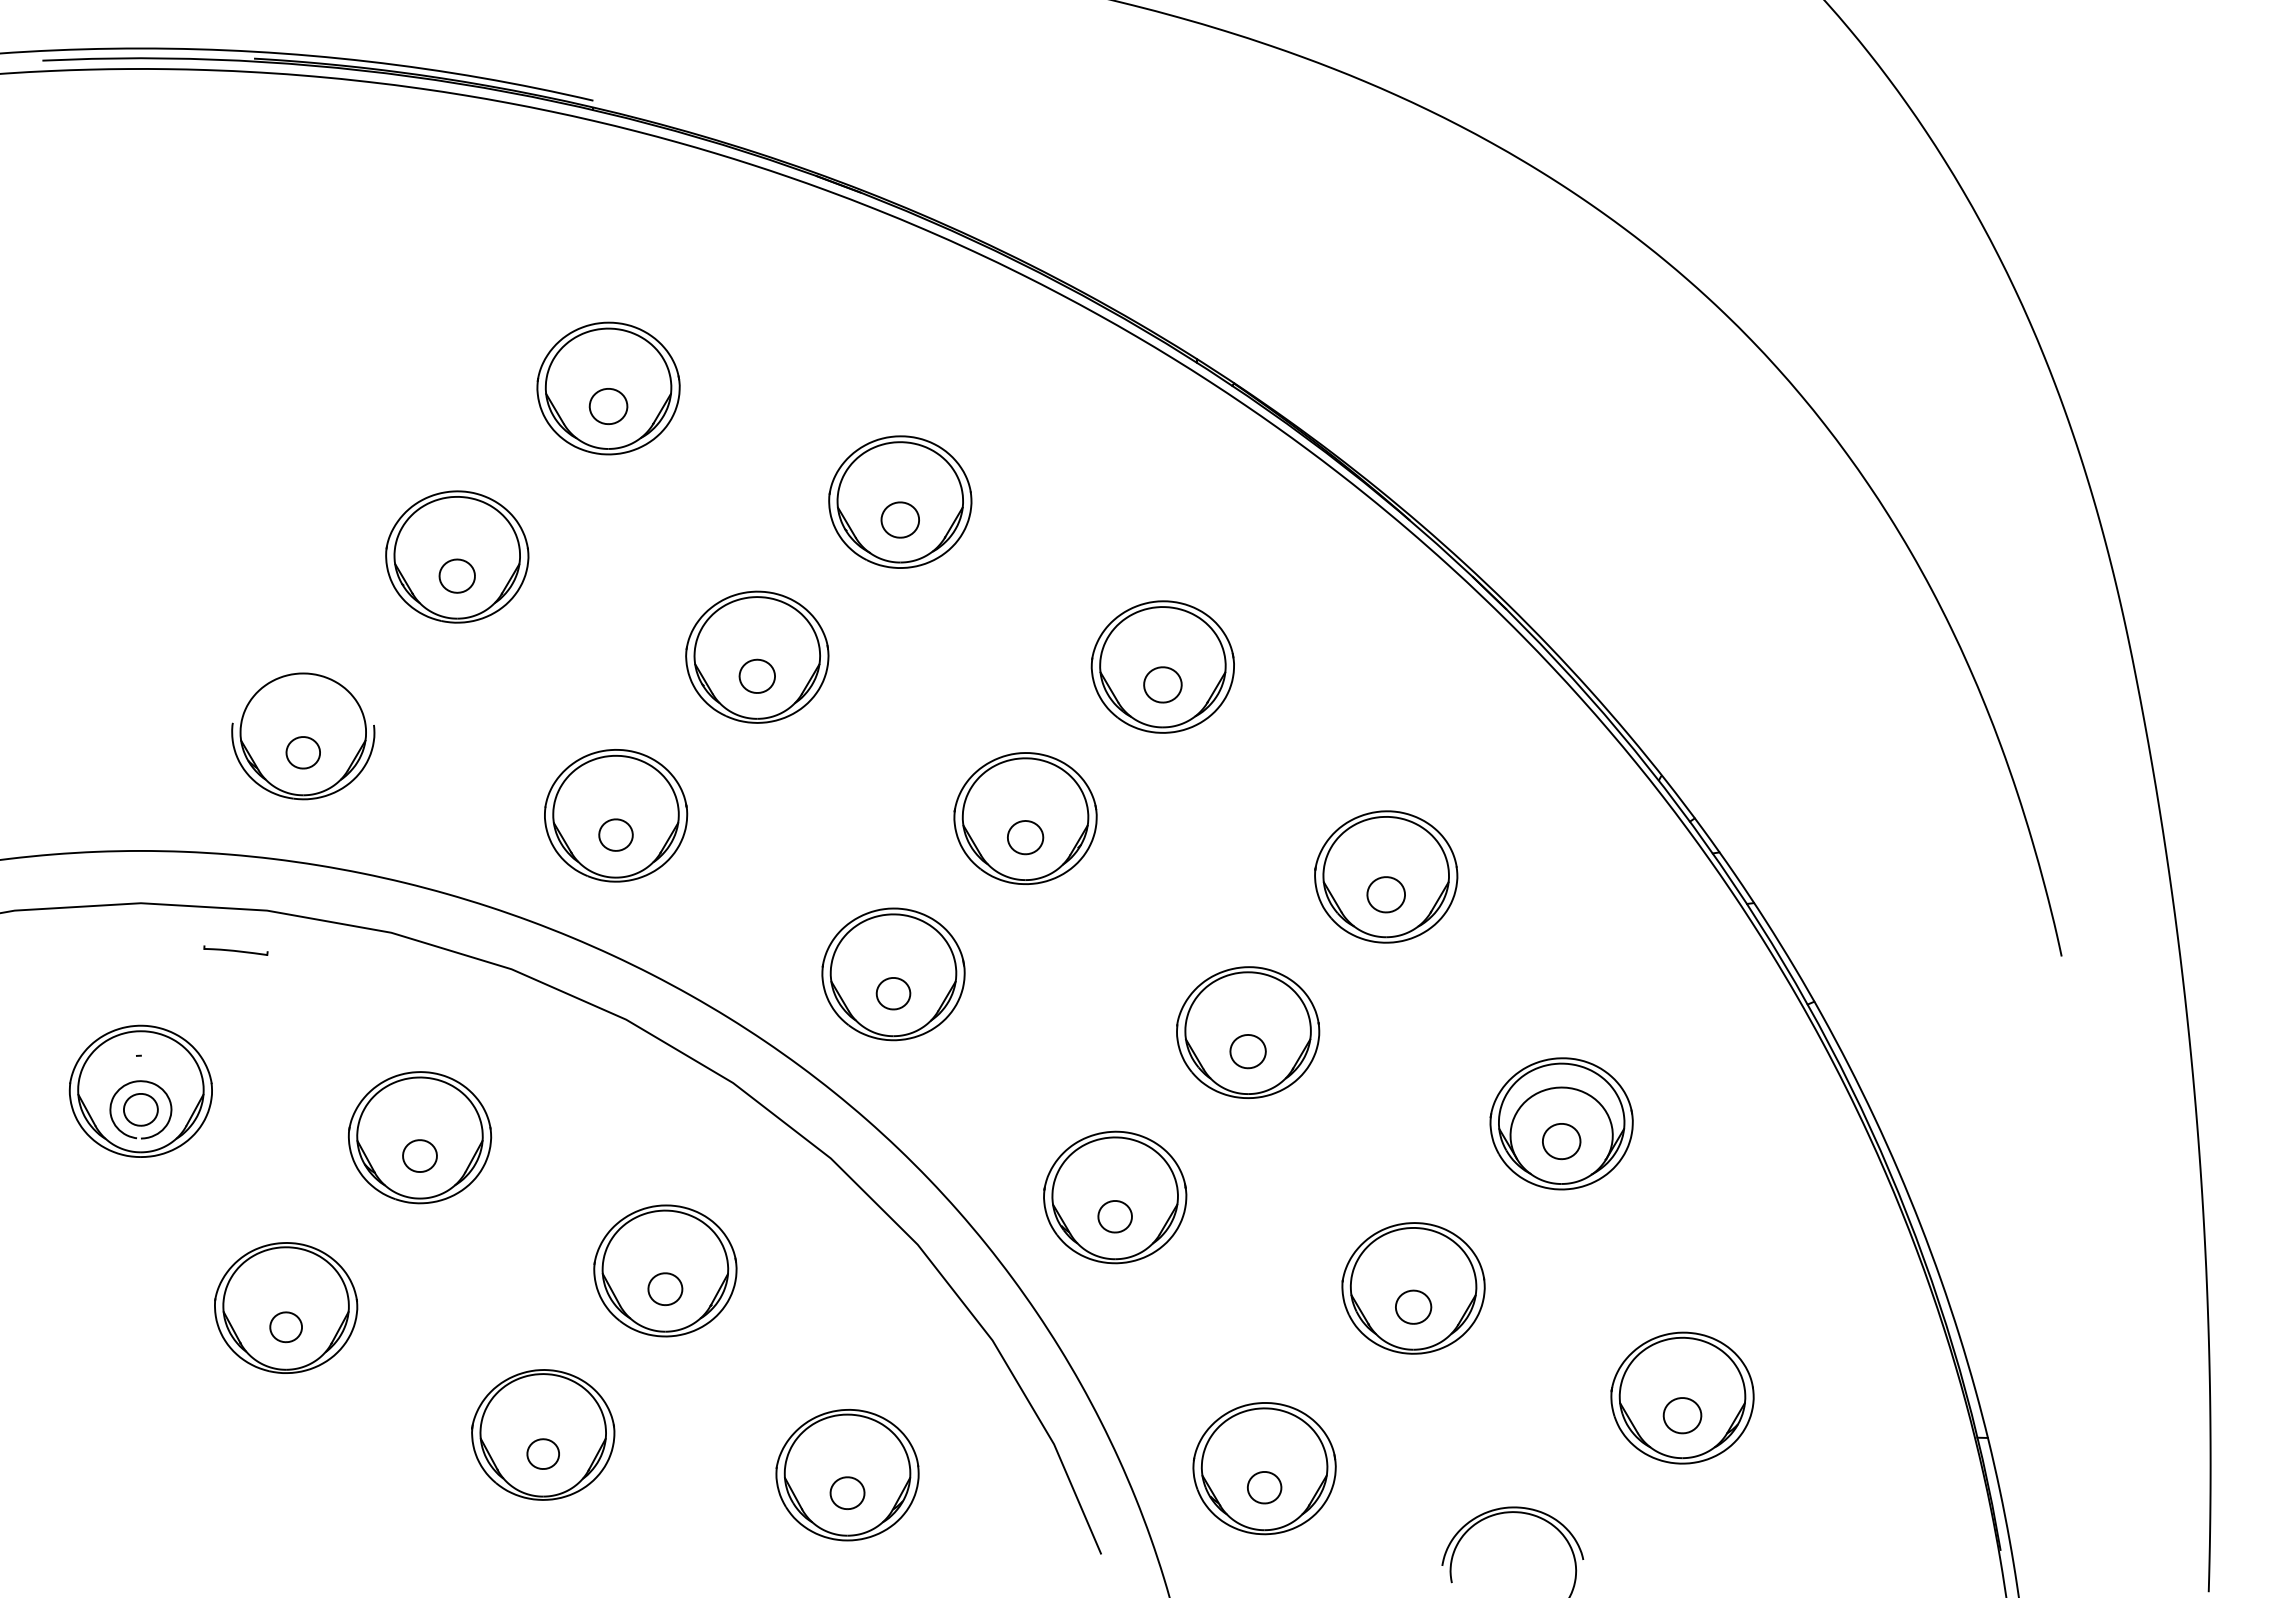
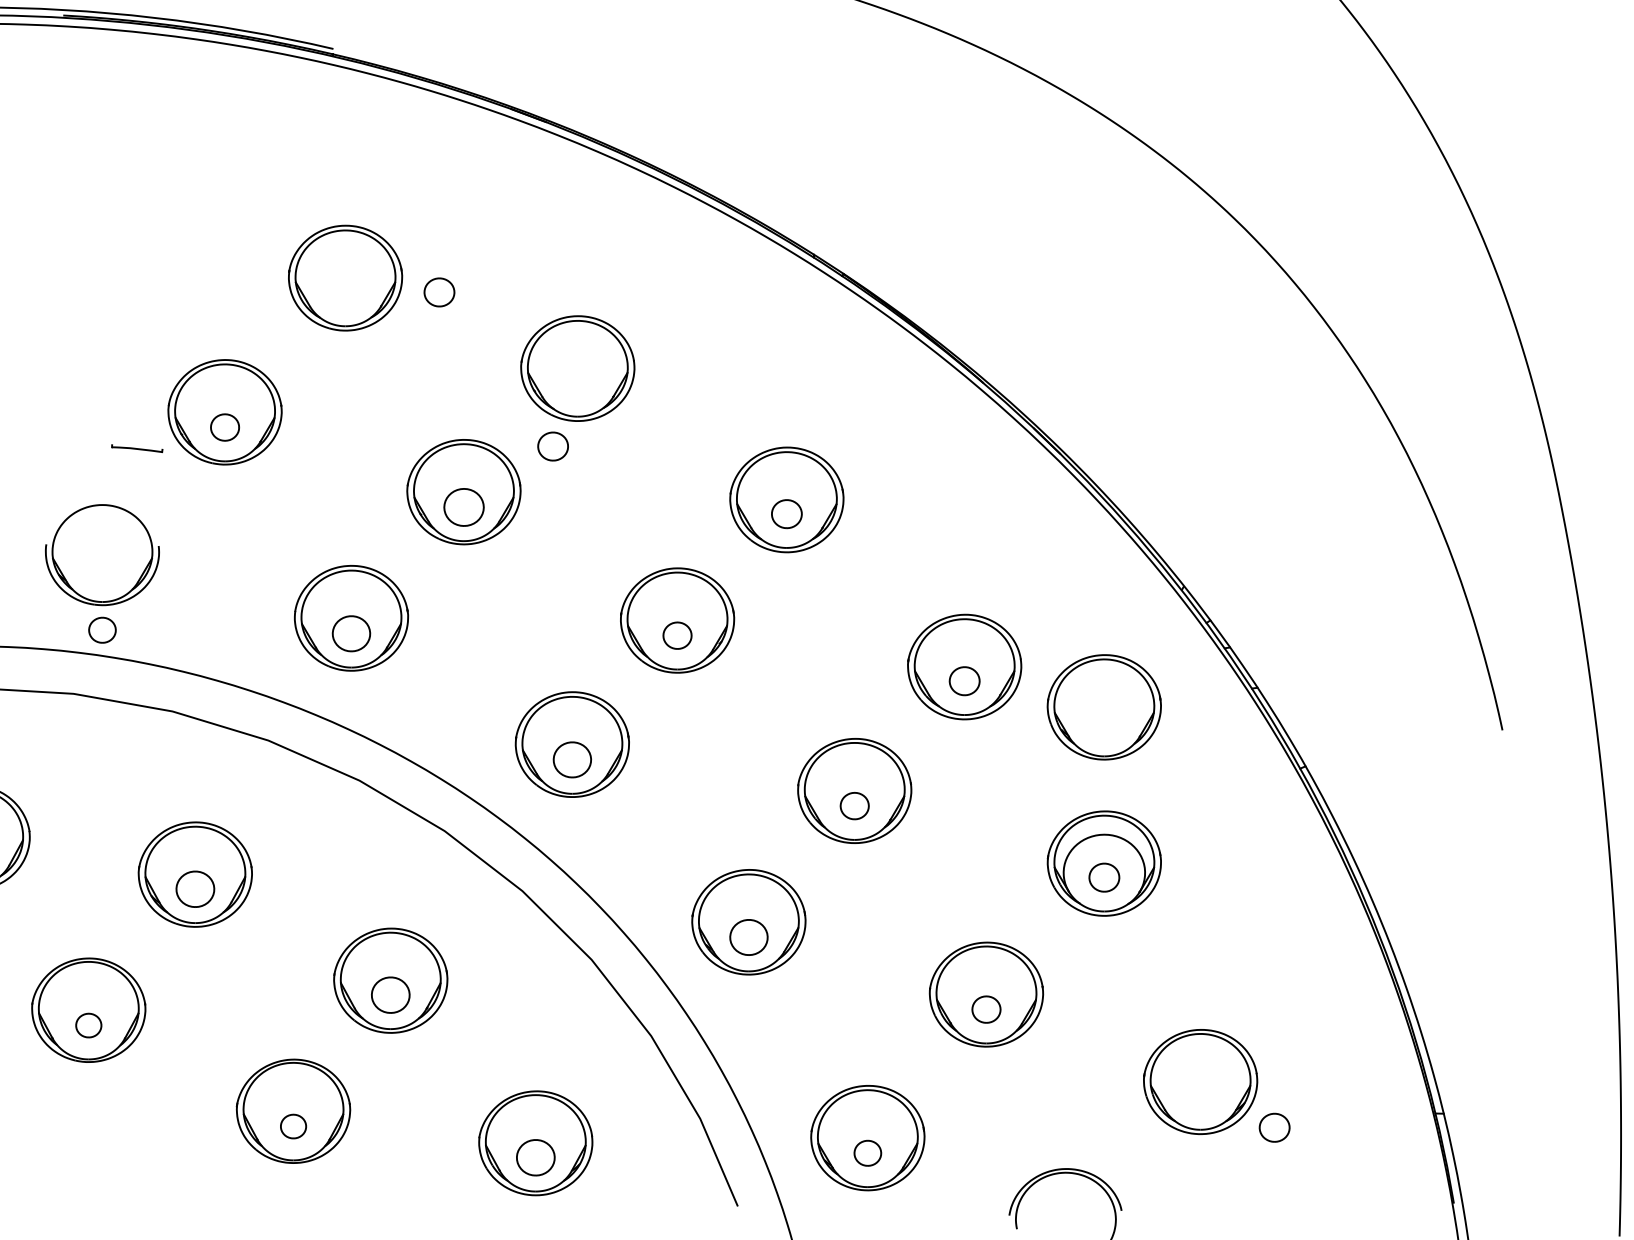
part: (608, 406) -> (439, 292), moved
part: (899, 519) -> (552, 446), moved
part: (756, 675) -> (463, 506), size x1.4
part: (302, 752) -> (101, 630), moved
part: (615, 834) -> (351, 633), size x1.4
part: (1561, 927) -> (1104, 707), added
part: (235, 950) -> (136, 448), moved
part: (893, 993) -> (572, 759), size x1.4
part: (419, 1155) -> (194, 888), size x1.4
part: (1114, 1216) -> (748, 937), size x1.4
part: (665, 1289) -> (390, 995), size x1.4
part: (1682, 1415) -> (1274, 1127), moved
part: (847, 1492) -> (535, 1157), size x1.4

